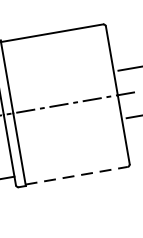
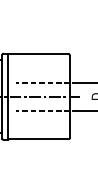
line: (68, 79) -> (43, 82), added
line: (77, 126) -> (43, 110), added
line: (77, 176) -> (38, 139), dashed -> solid

